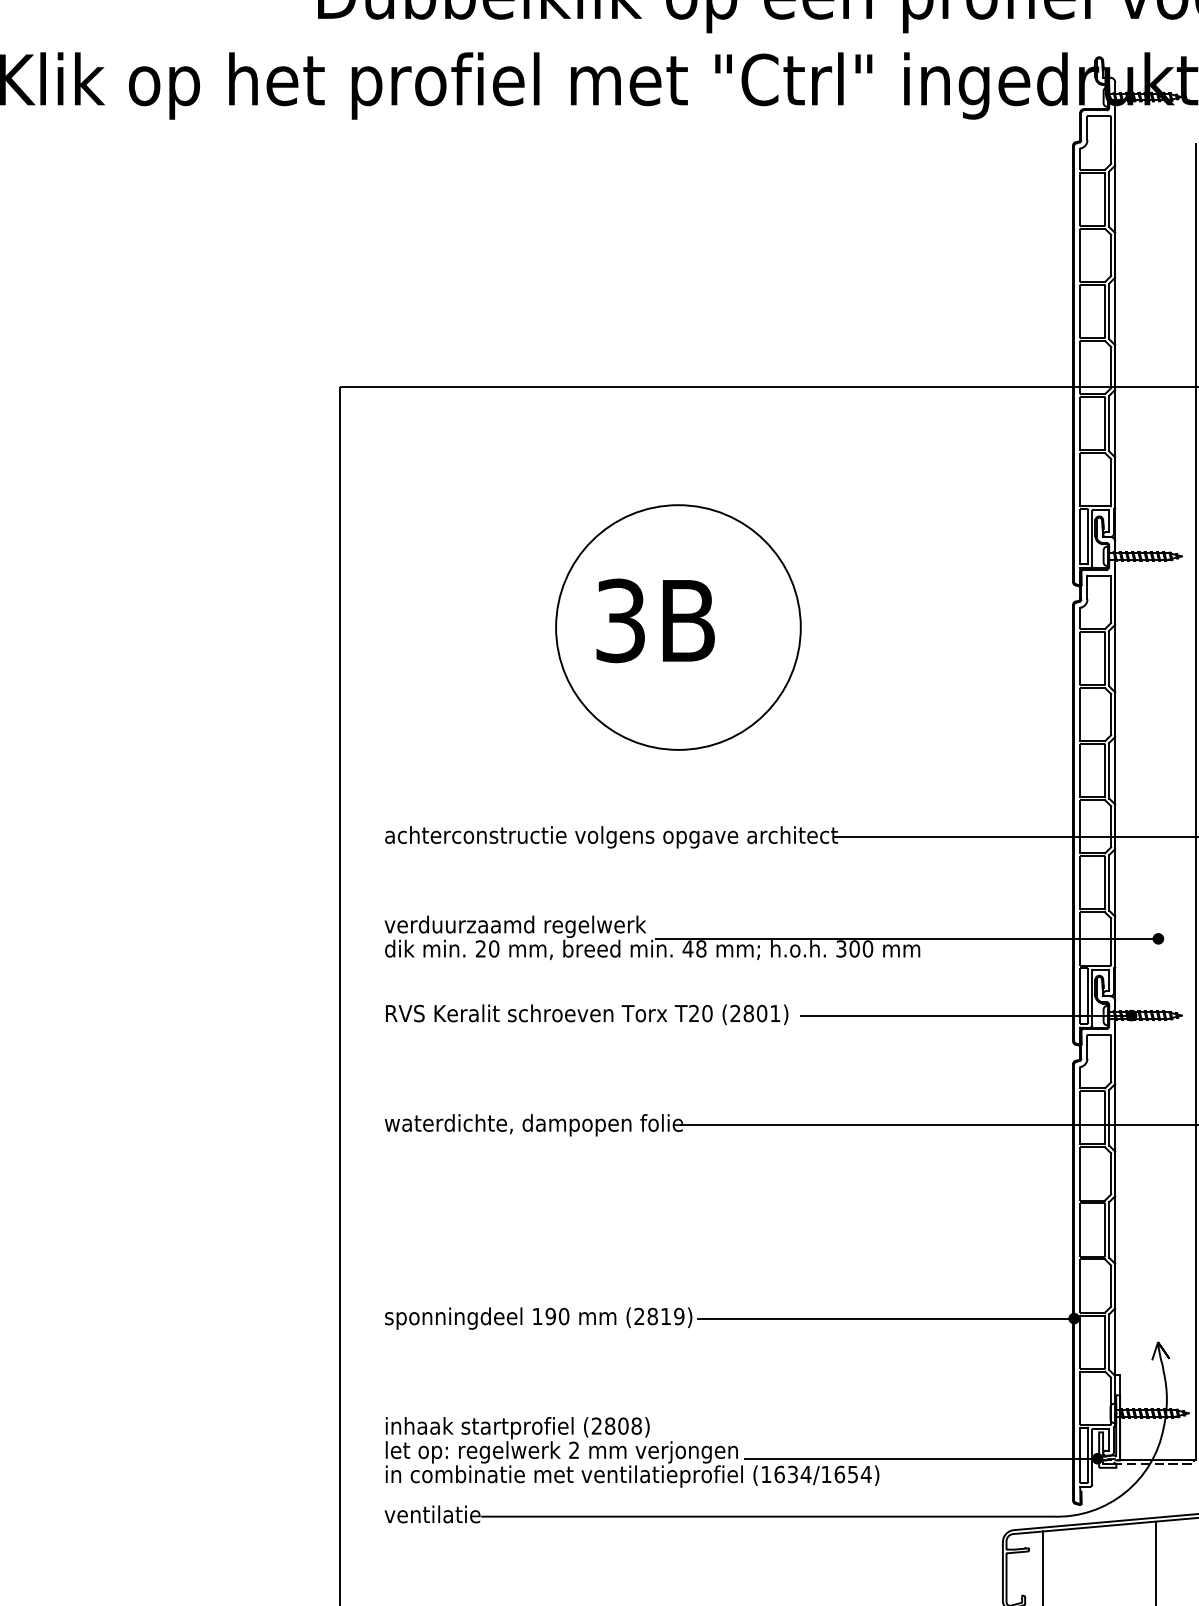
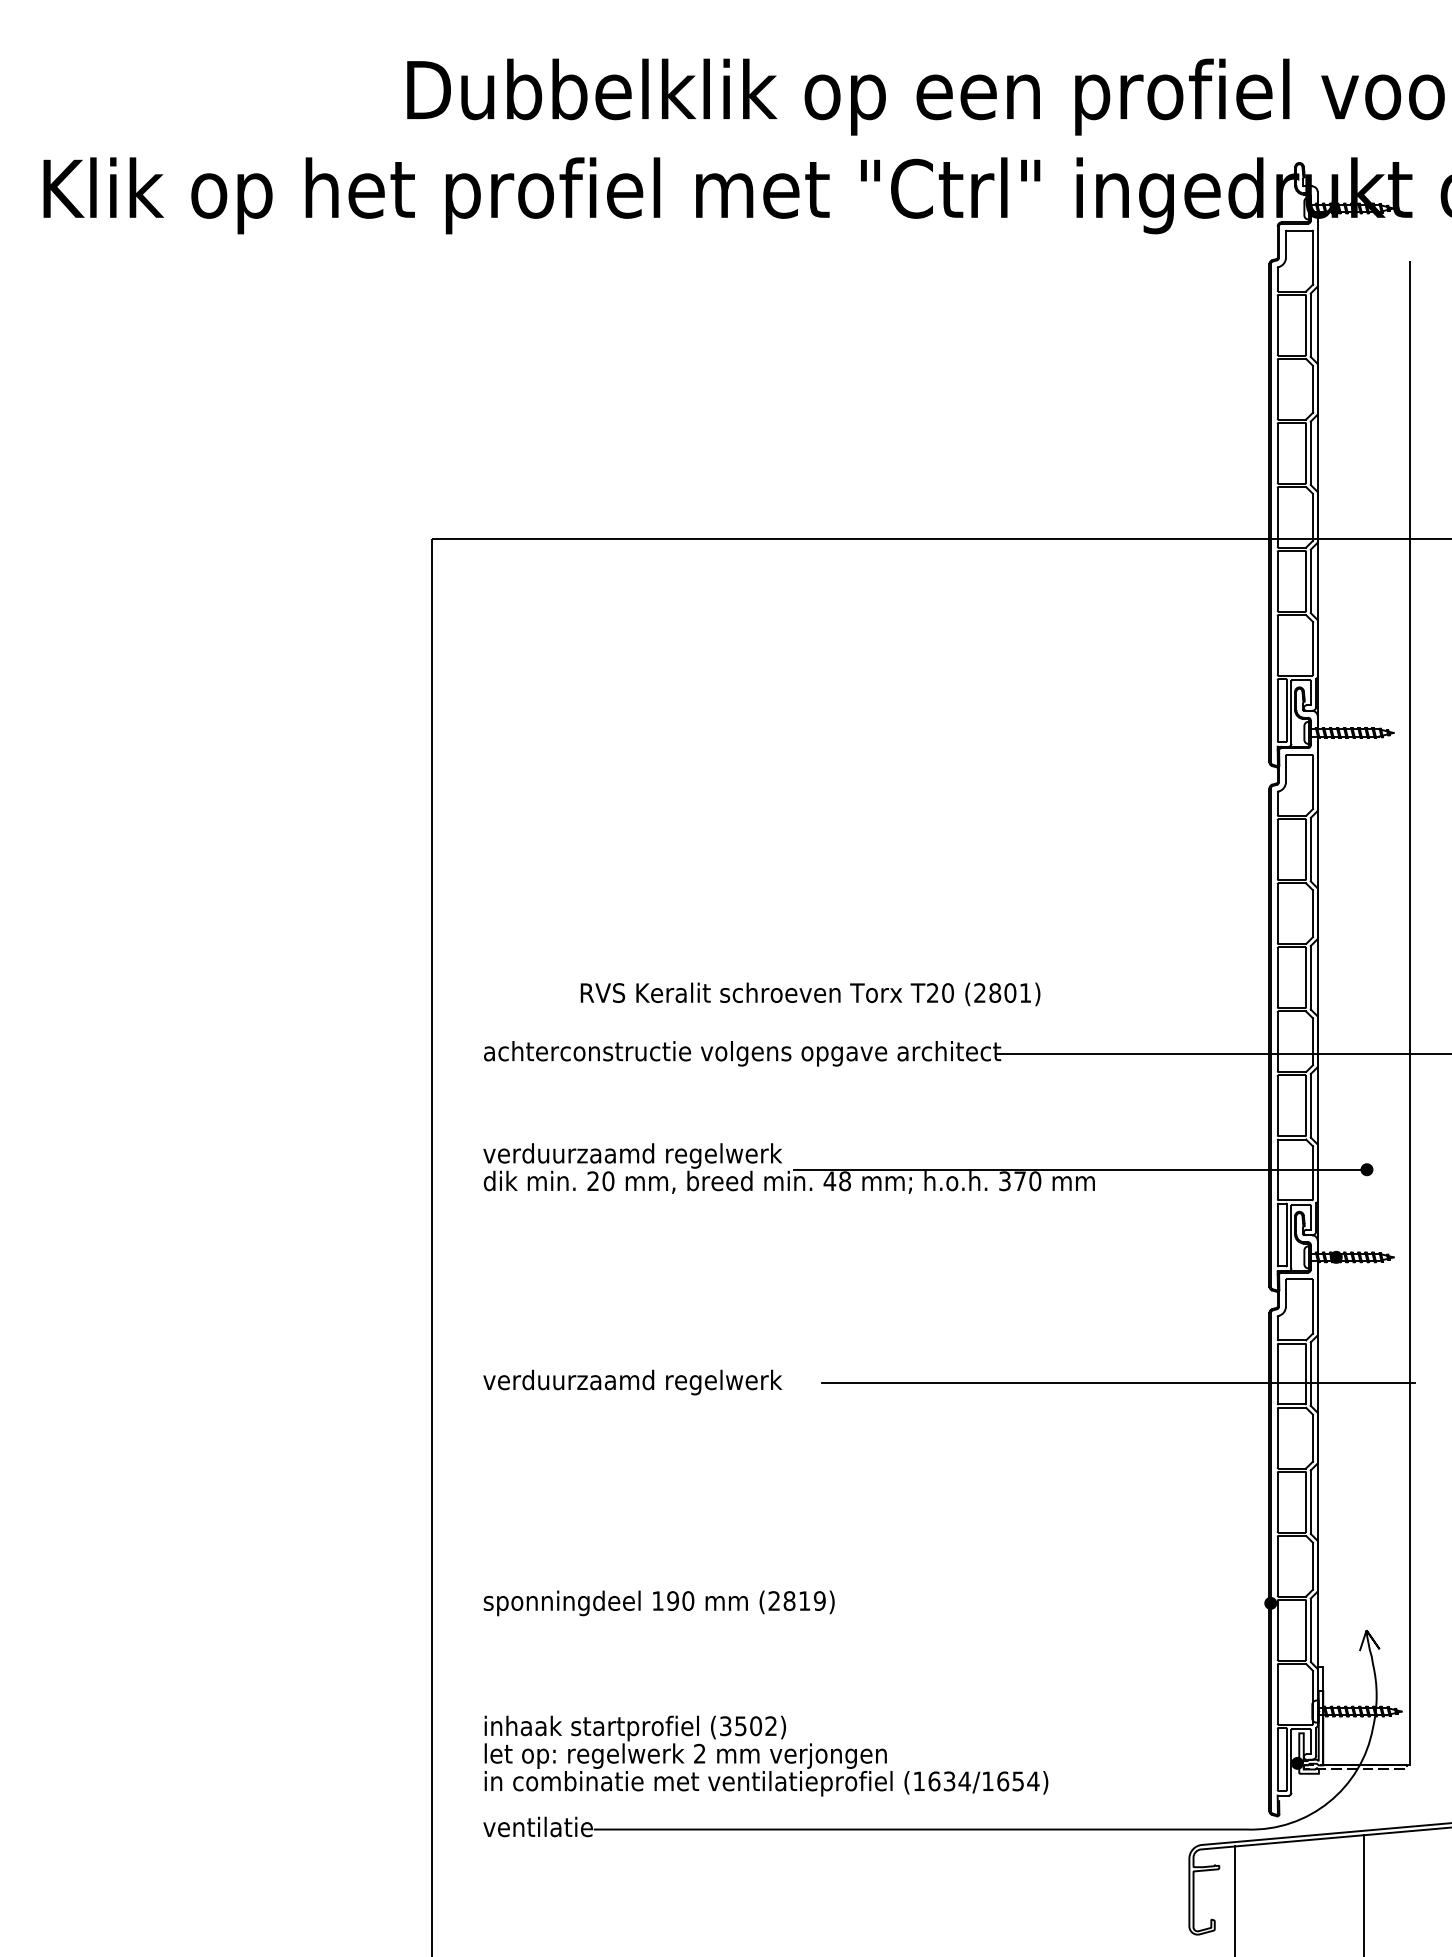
part: (678, 626) -> (818, 813), removed
text: (855, 949) -> (1020, 1181), 300 -> 370
text: (587, 1014) -> (810, 994), moved
line: (966, 1015) -> (1147, 1257), removed
text: (533, 1125) -> (653, 1382), waterdichte, dampopen folie -> verduurzaamd regelwerk
line: (885, 1318) -> (1055, 1603), removed
text: (616, 1426) -> (748, 1726), (2808) -> (3502)
line: (921, 1458) -> (1096, 1763), removed

